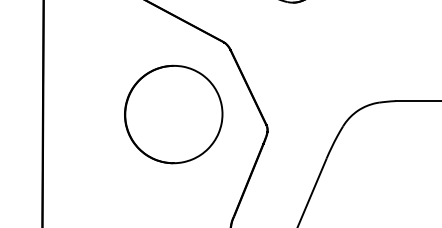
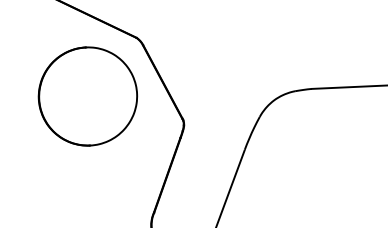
part: (173, 114) -> (87, 96), moved

